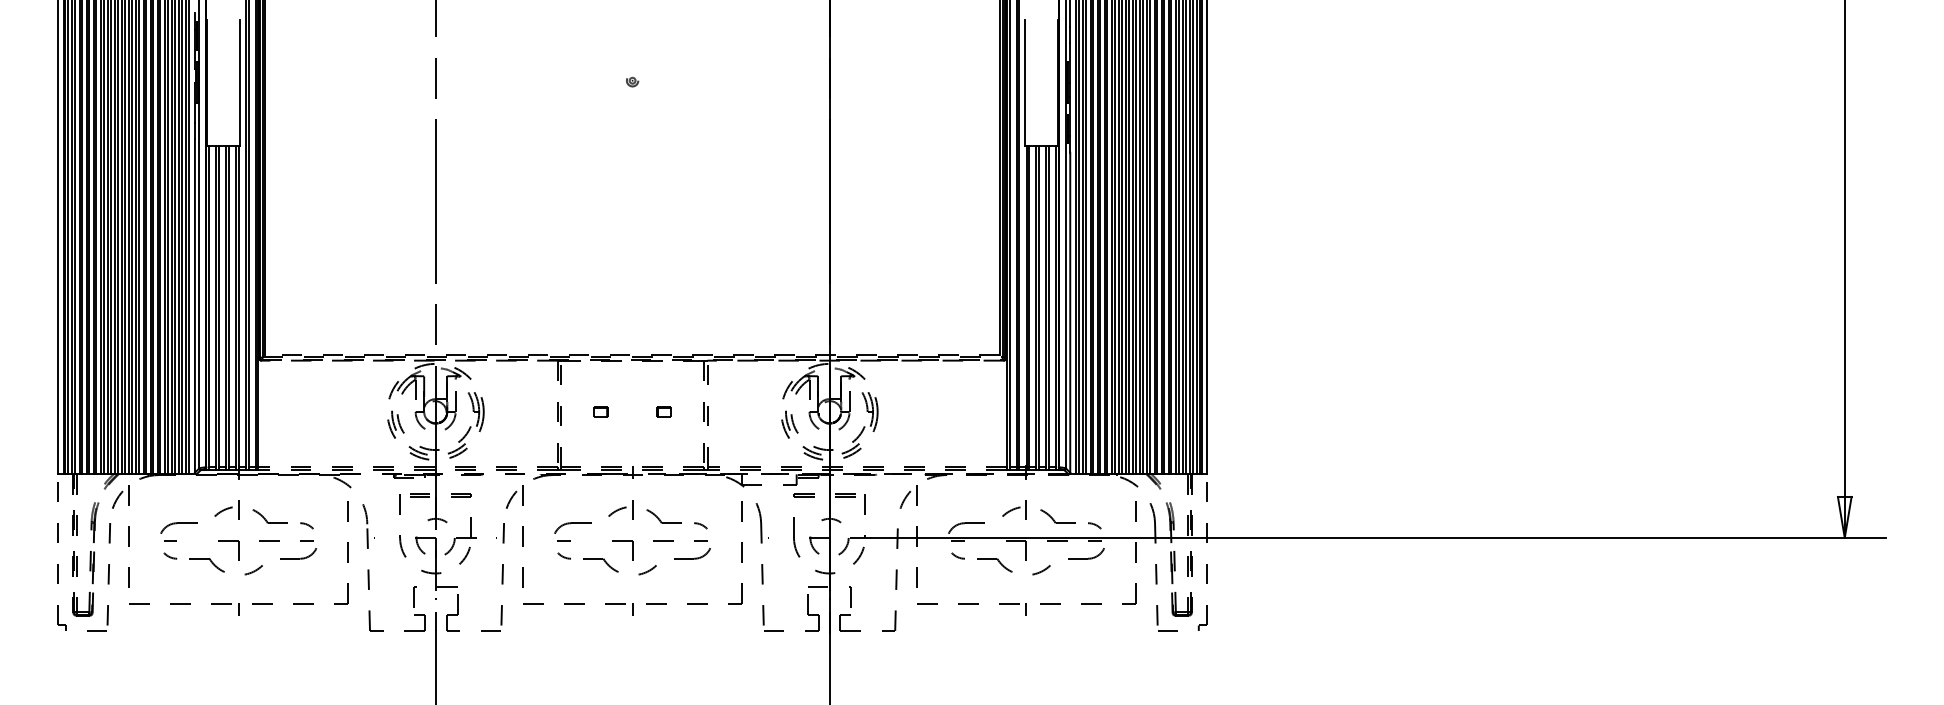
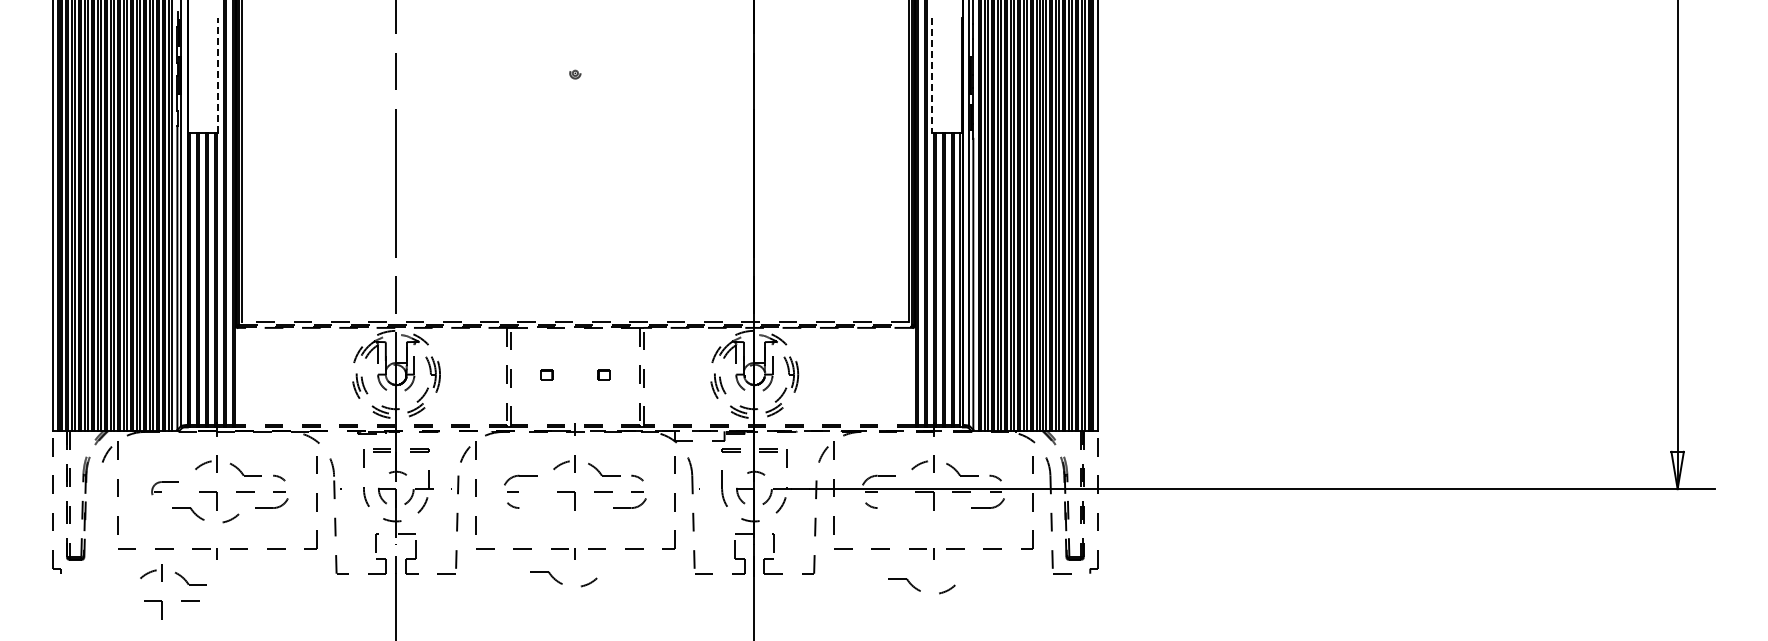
line: (240, 81) -> (218, 74), solid -> dashed
line: (1025, 83) -> (932, 75), solid -> dashed
part: (178, 540) -> (162, 491), size x0.6
part: (619, 566) -> (563, 579), moved
part: (1013, 566) -> (921, 586), moved
part: (108, 576) -> (98, 524), removed
part: (199, 660) -> (181, 600), added

